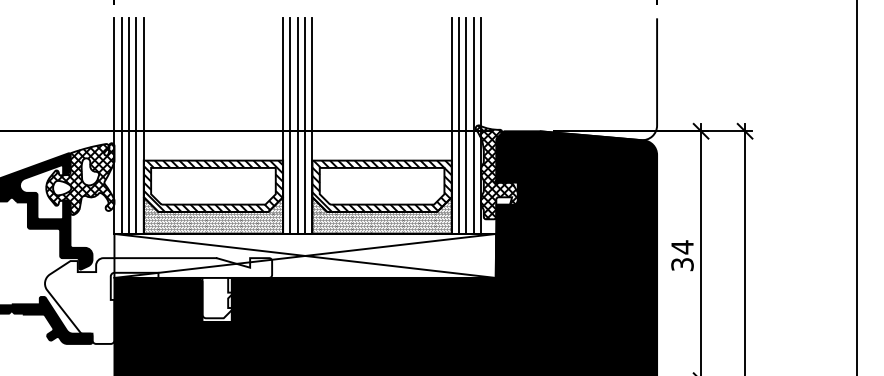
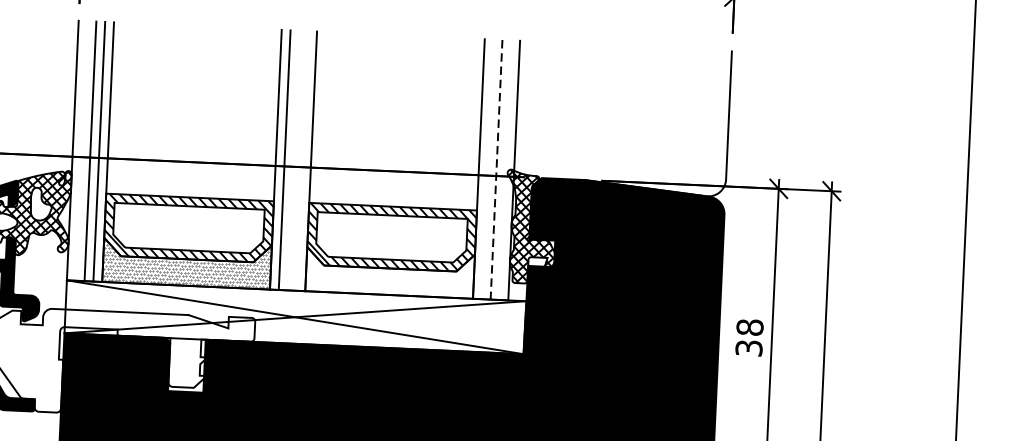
line: (121, 125) -> (81, 150), removed
line: (297, 125) -> (293, 159), removed
line: (305, 125) -> (302, 160), removed
line: (459, 125) -> (488, 168), removed
line: (473, 125) -> (505, 169), removed
line: (466, 126) -> (496, 170), solid -> dashed
hatch: (381, 215) -> (389, 272), removed
text: (682, 247) -> (750, 327), 34 -> 38

